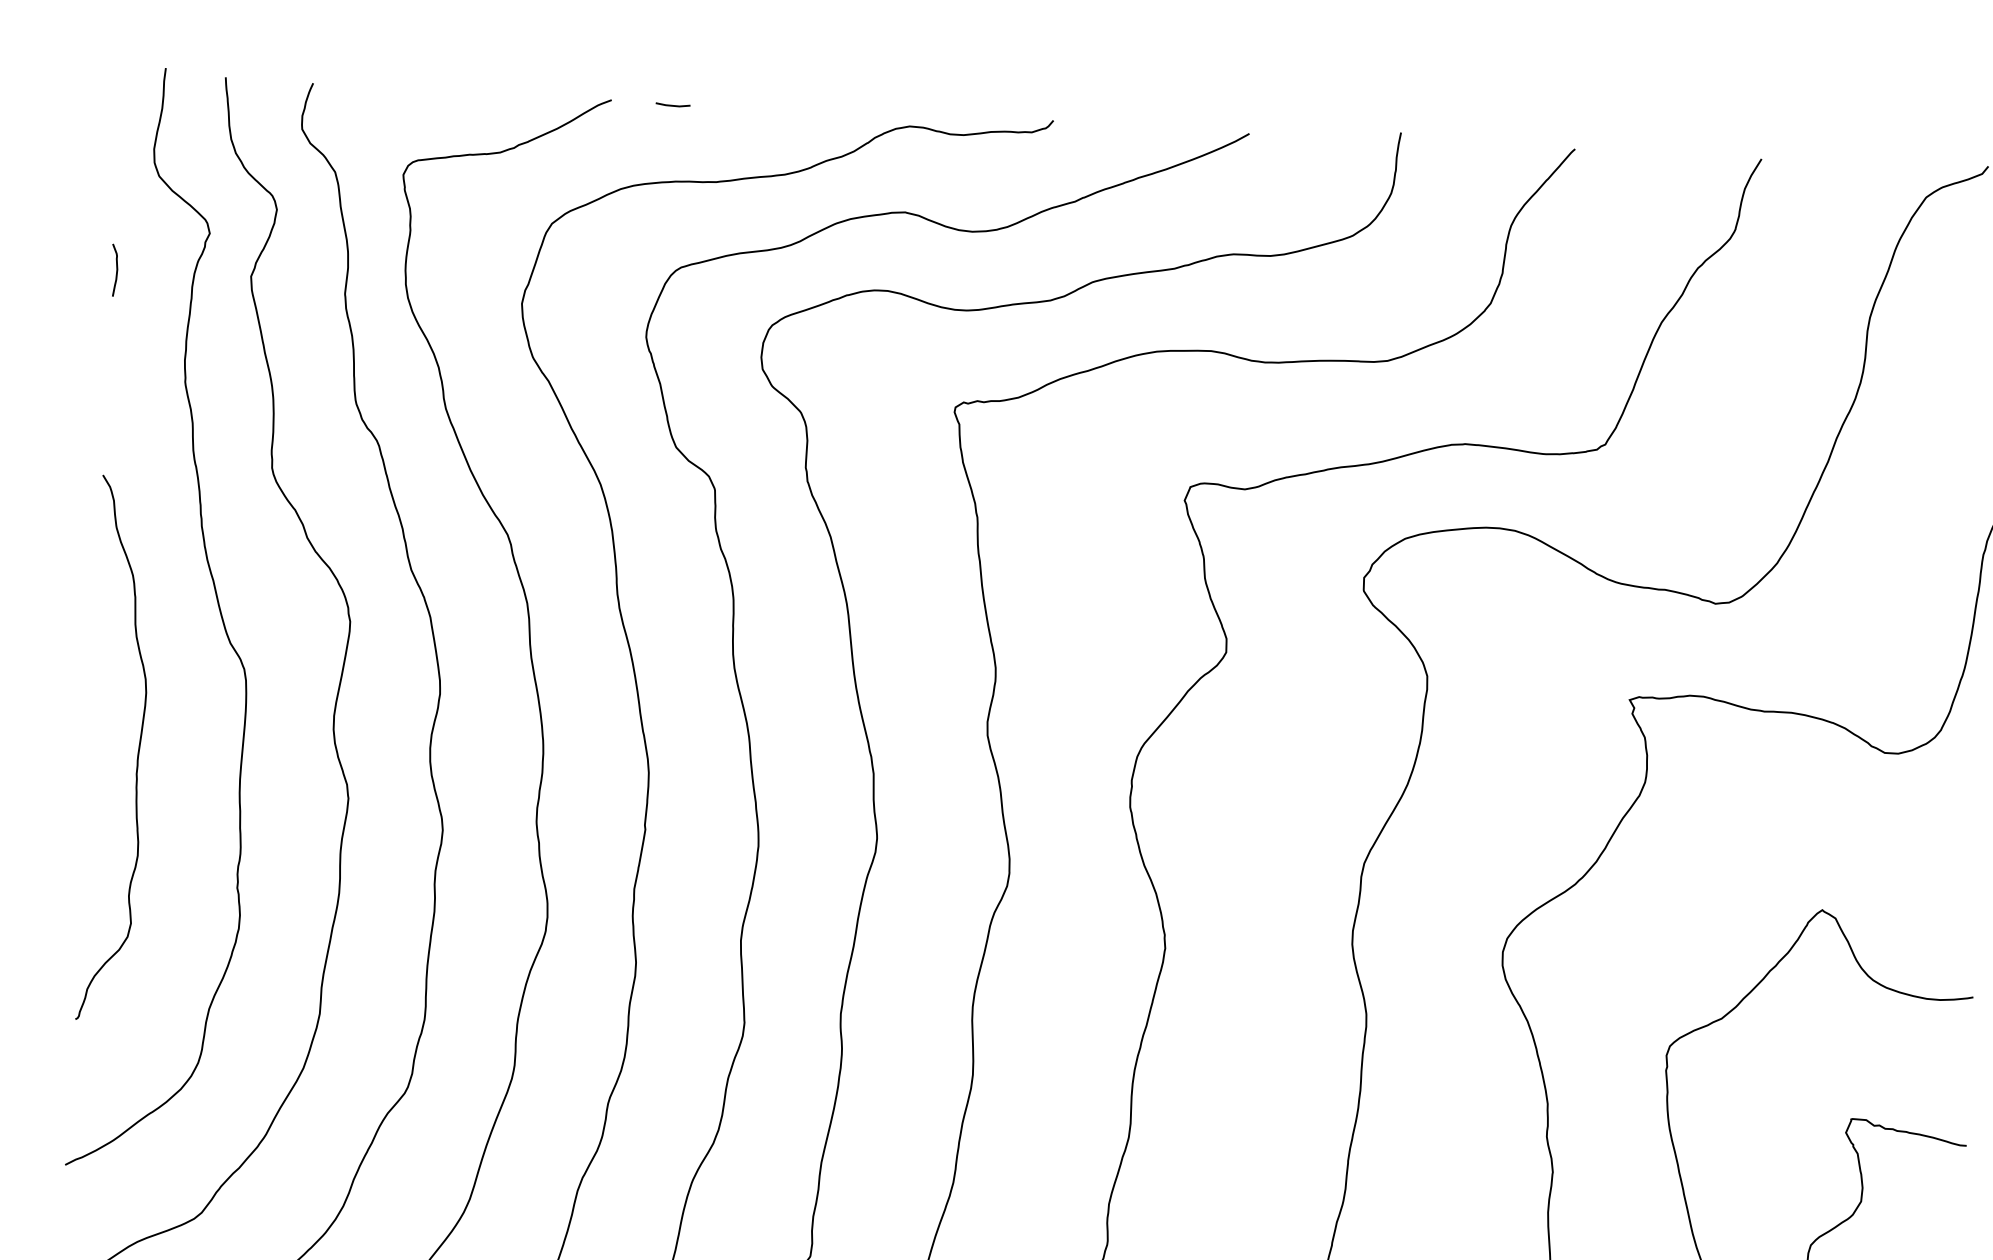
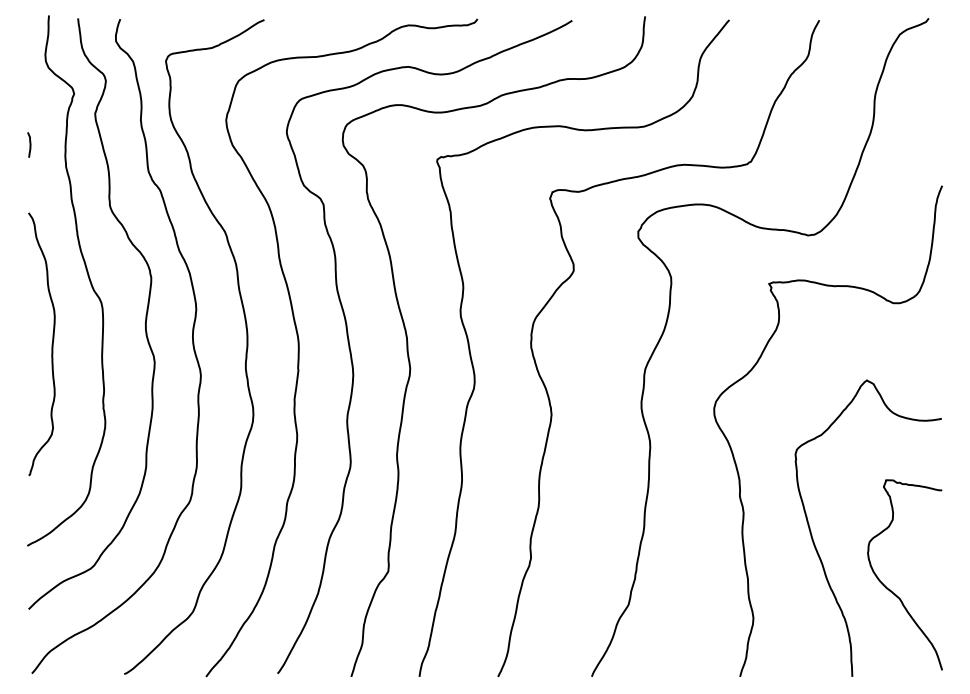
line: (671, 104) -> (293, 20), removed
curve: (115, 269) -> (29, 144), moved

